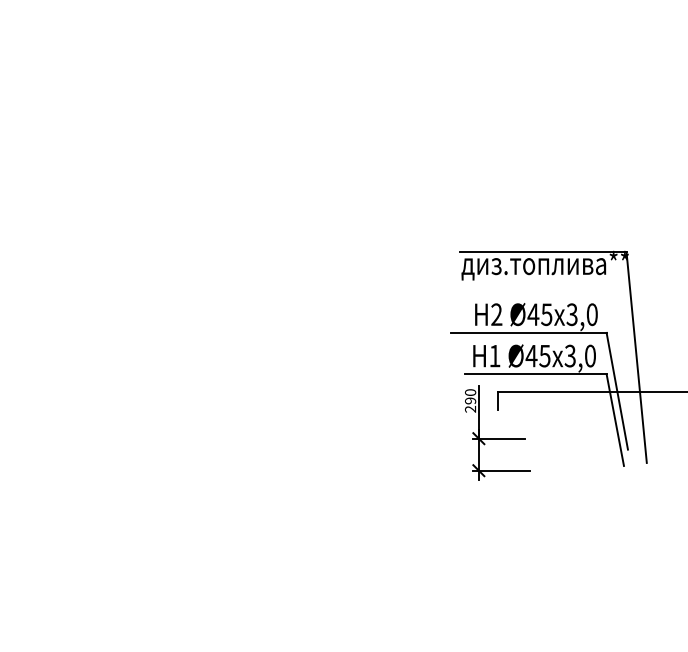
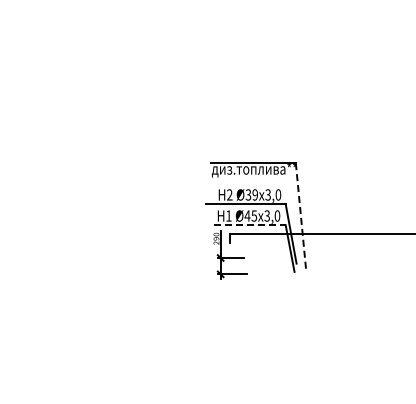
text: (539, 313) -> (251, 194), Ø45 -> Ø39
line: (637, 357) -> (301, 216), solid -> dashed
line: (537, 374) -> (250, 225), solid -> dashed

